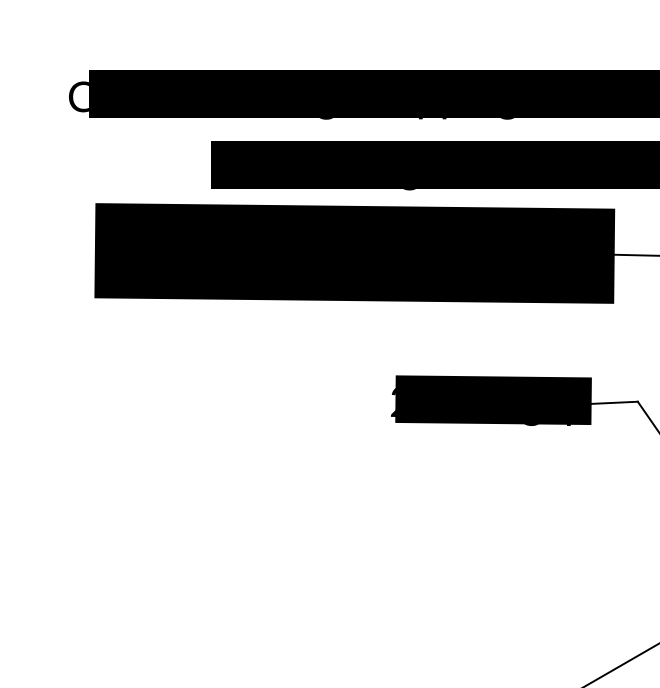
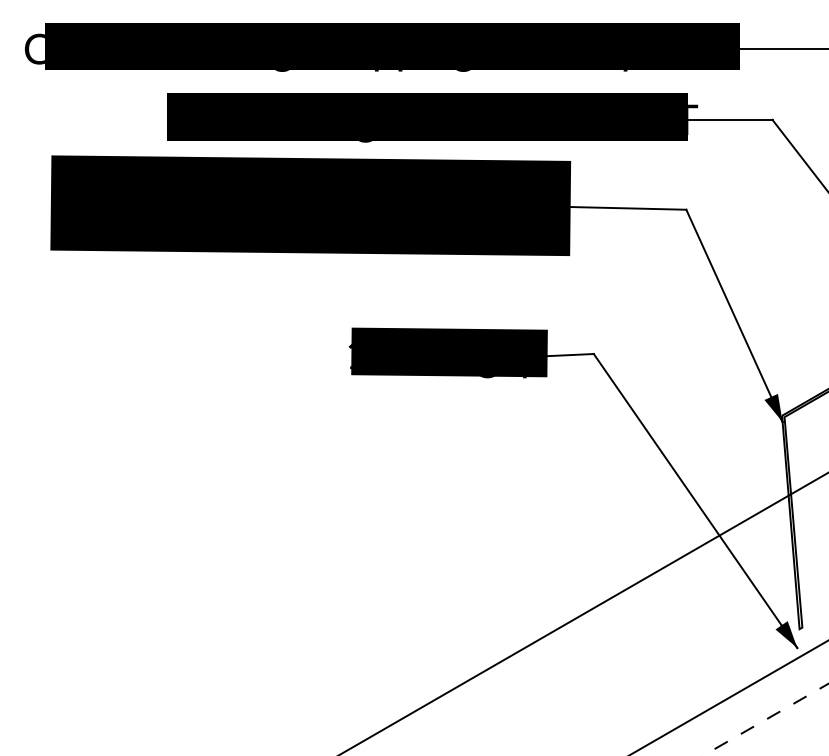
text: (392, 402) -> (348, 354), 20mm -> 10mm

